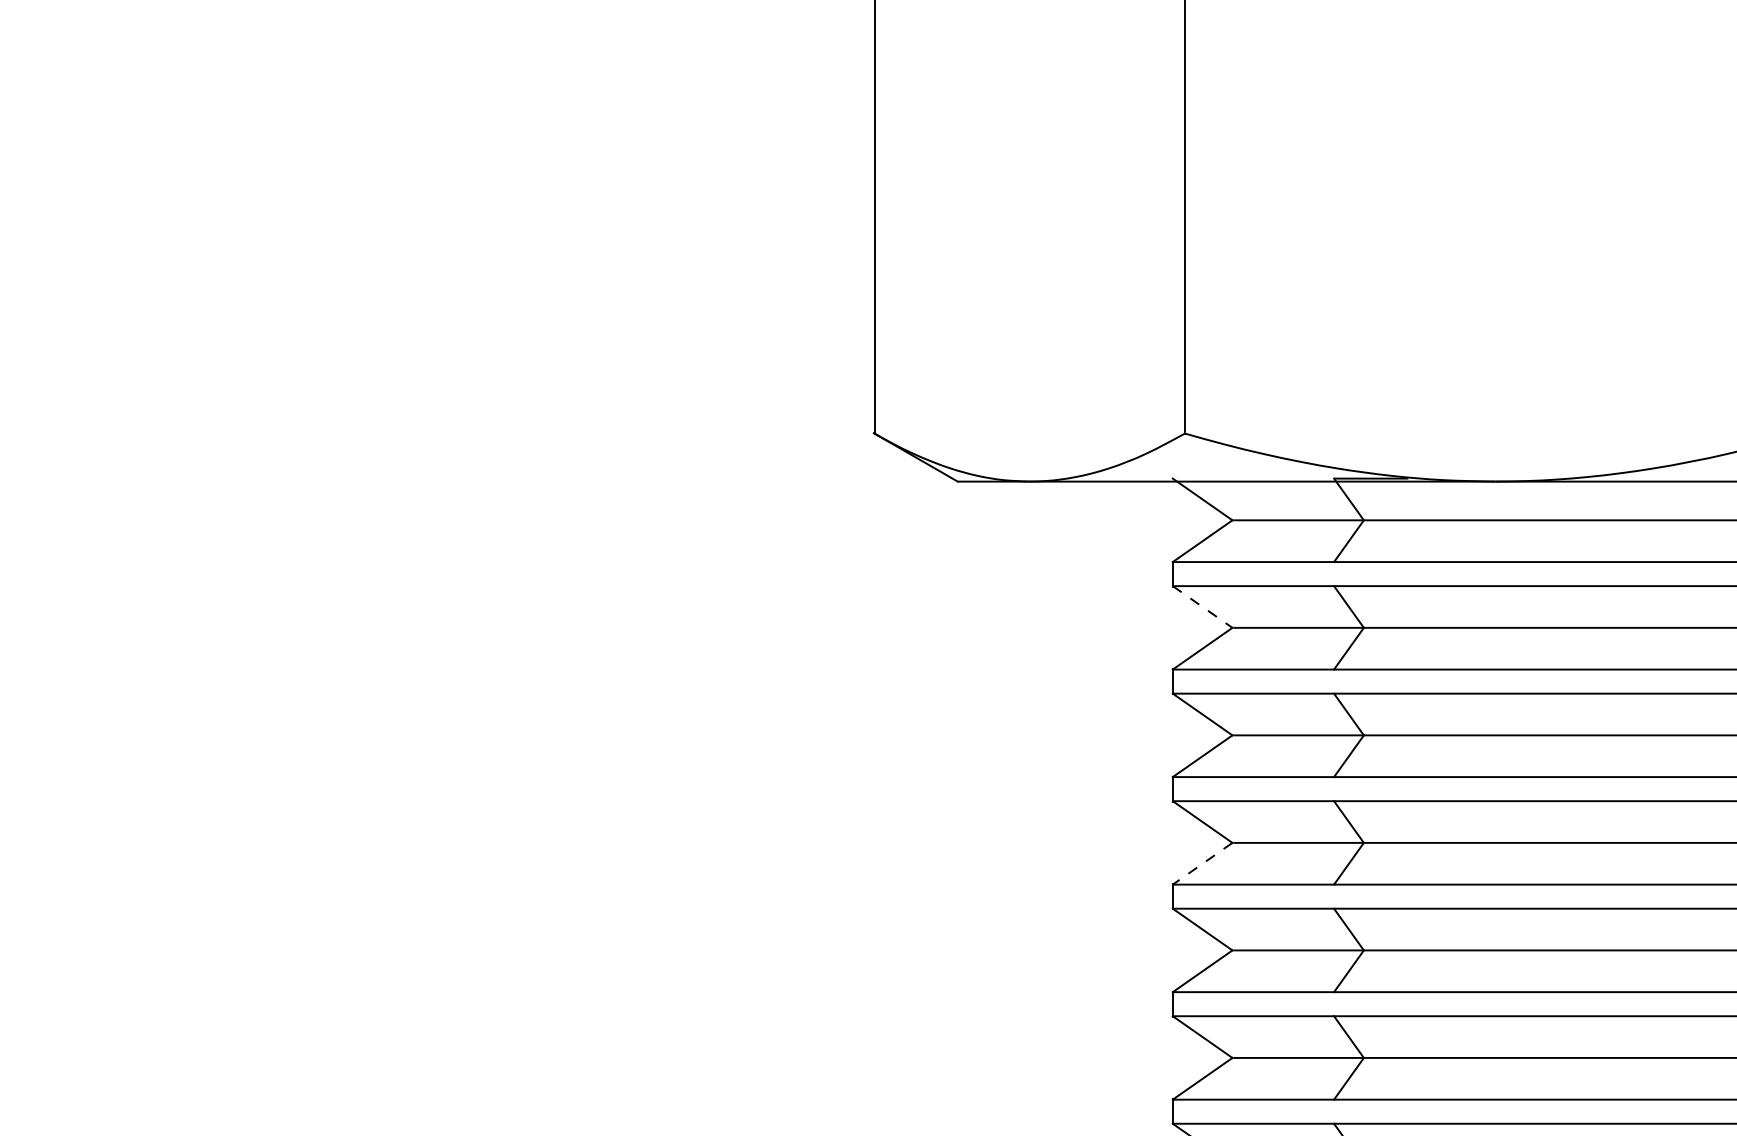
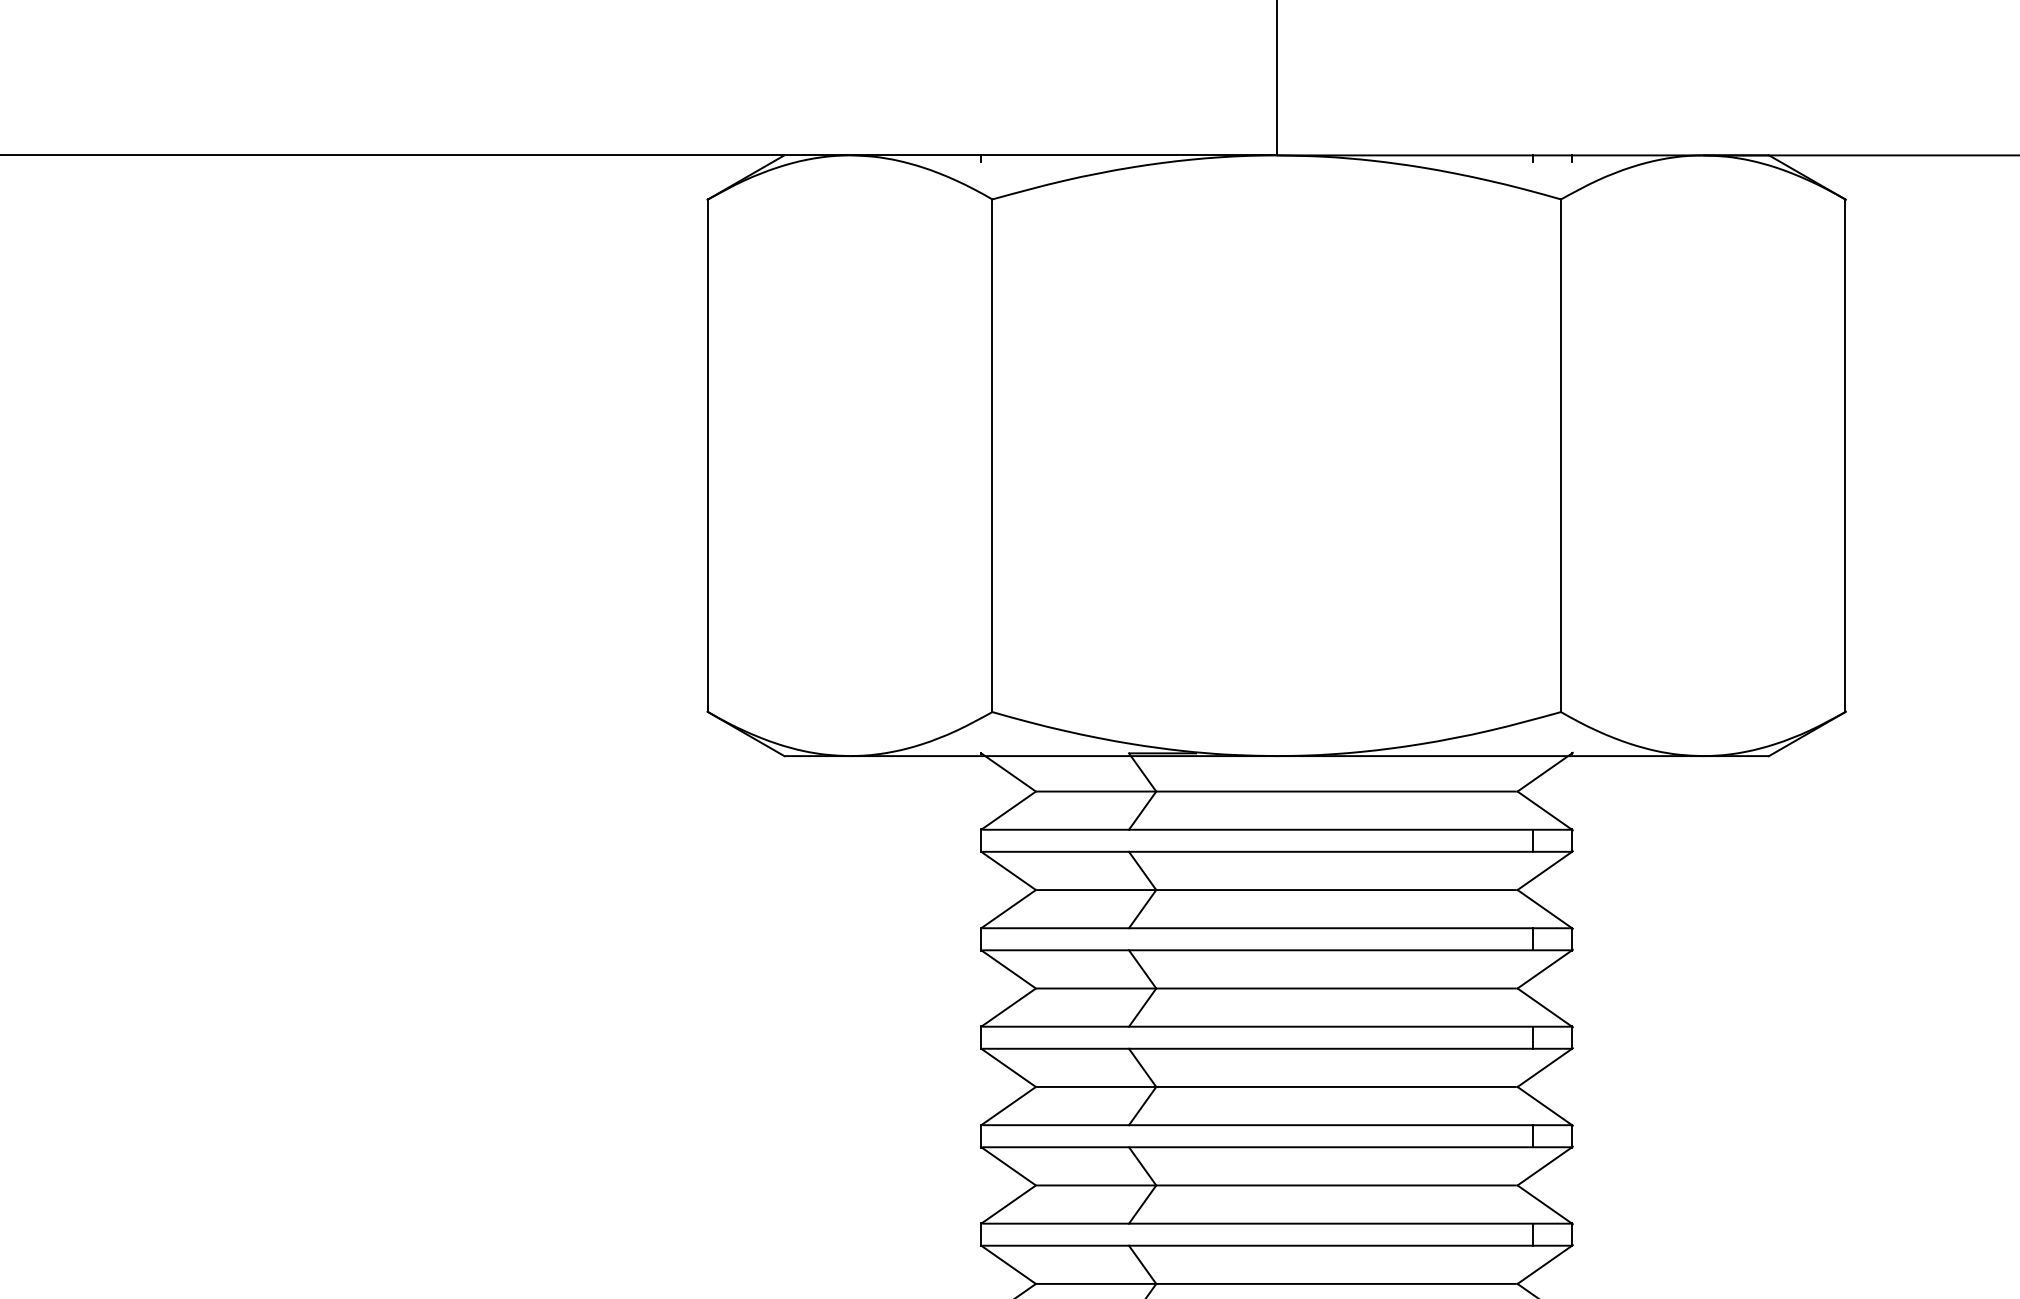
line: (1203, 607) -> (1009, 871), dashed -> solid
line: (1202, 864) -> (1008, 1106), dashed -> solid

